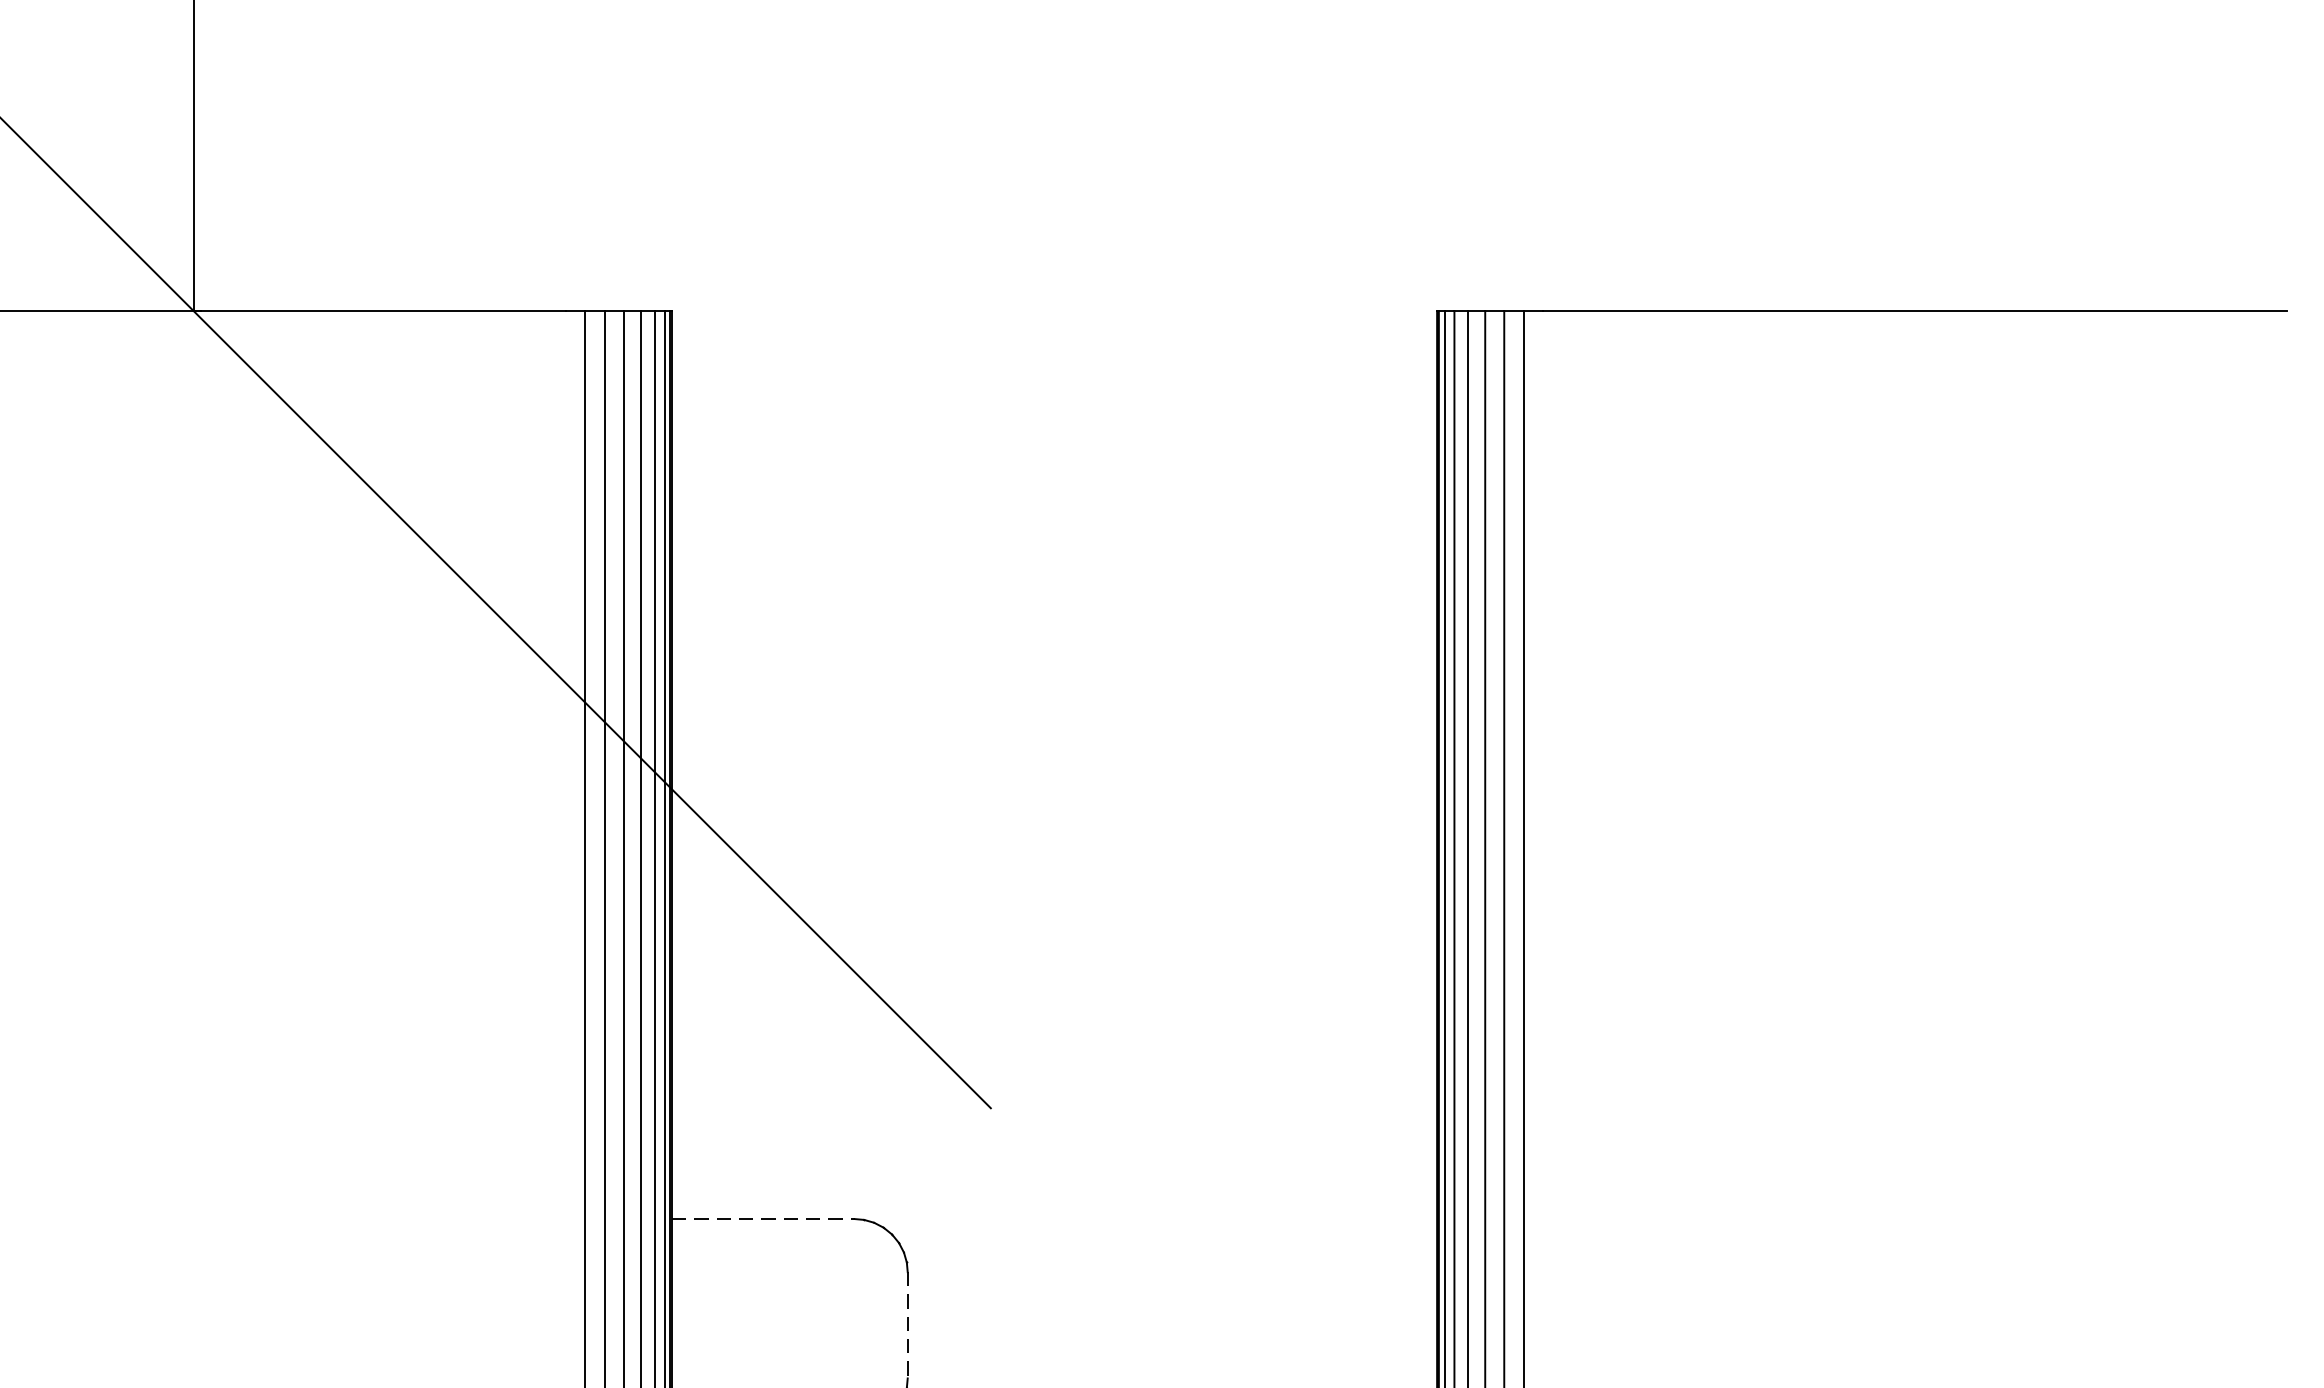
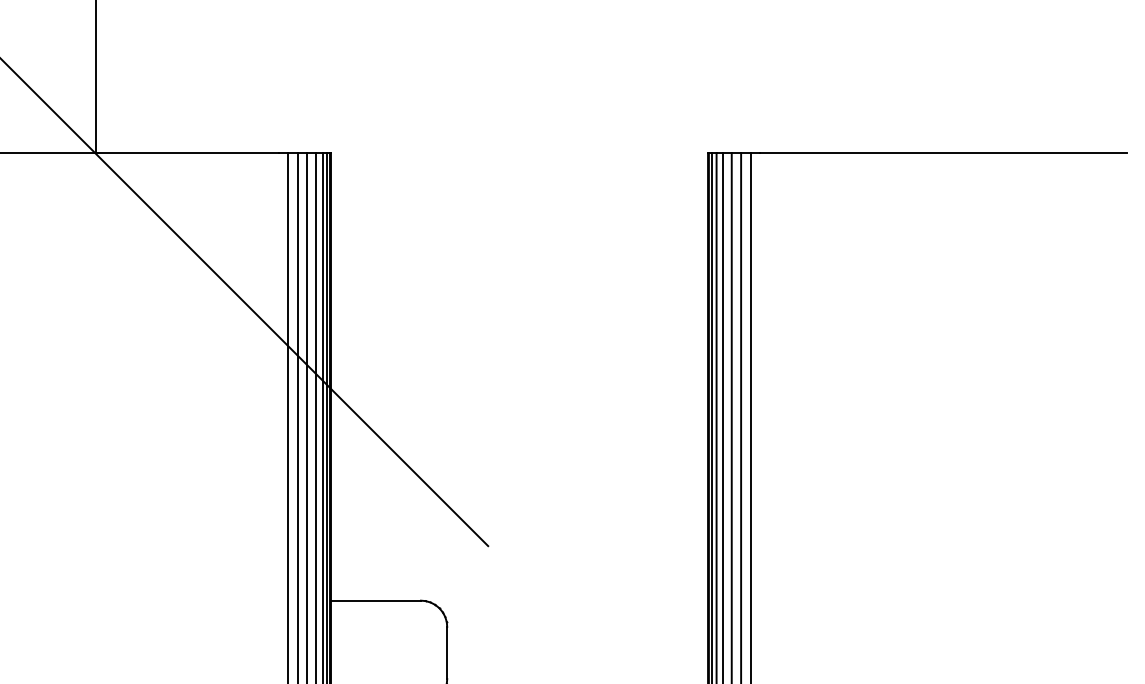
line: (764, 1218) -> (376, 600), dashed -> solid
line: (908, 1326) -> (447, 653), dashed -> solid

